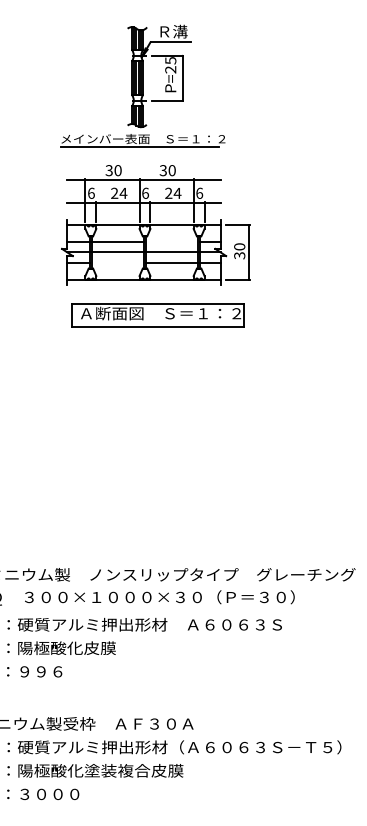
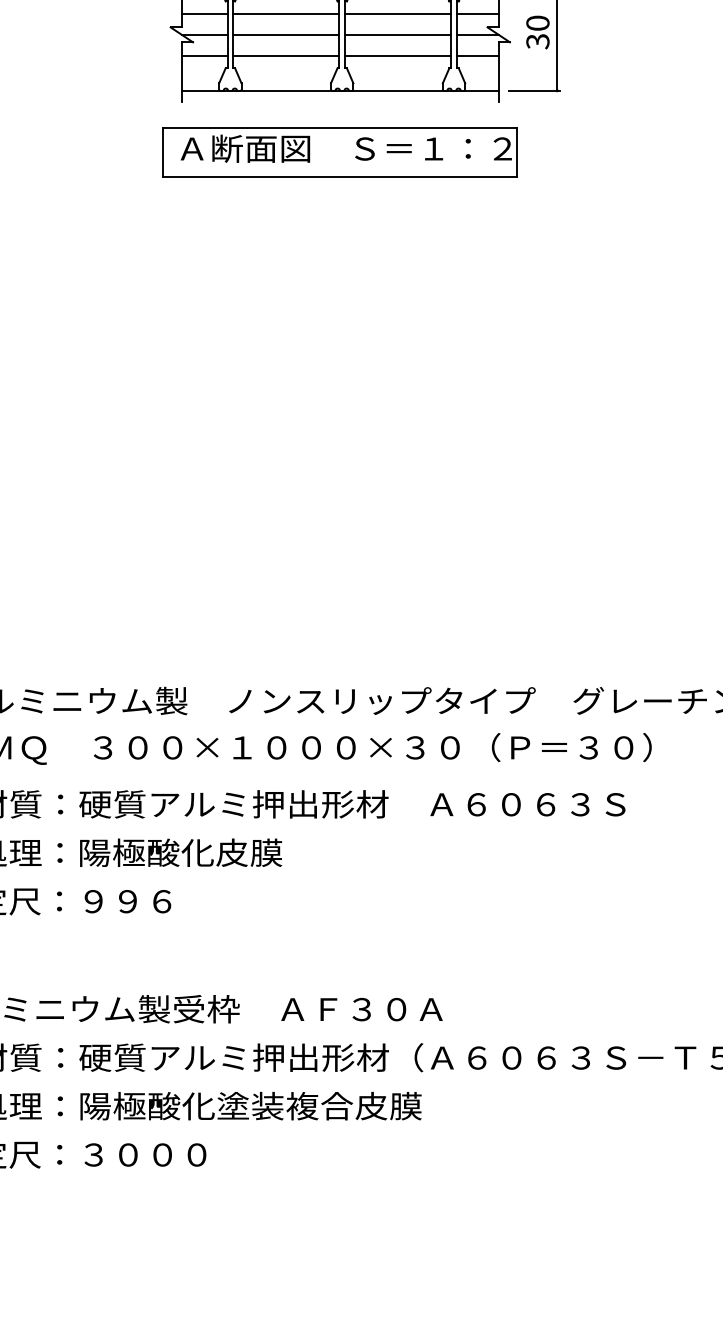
line: (171, 242) -> (396, 14), added
line: (117, 262) -> (285, 55), added
part: (157, 315) -> (339, 152), moved

